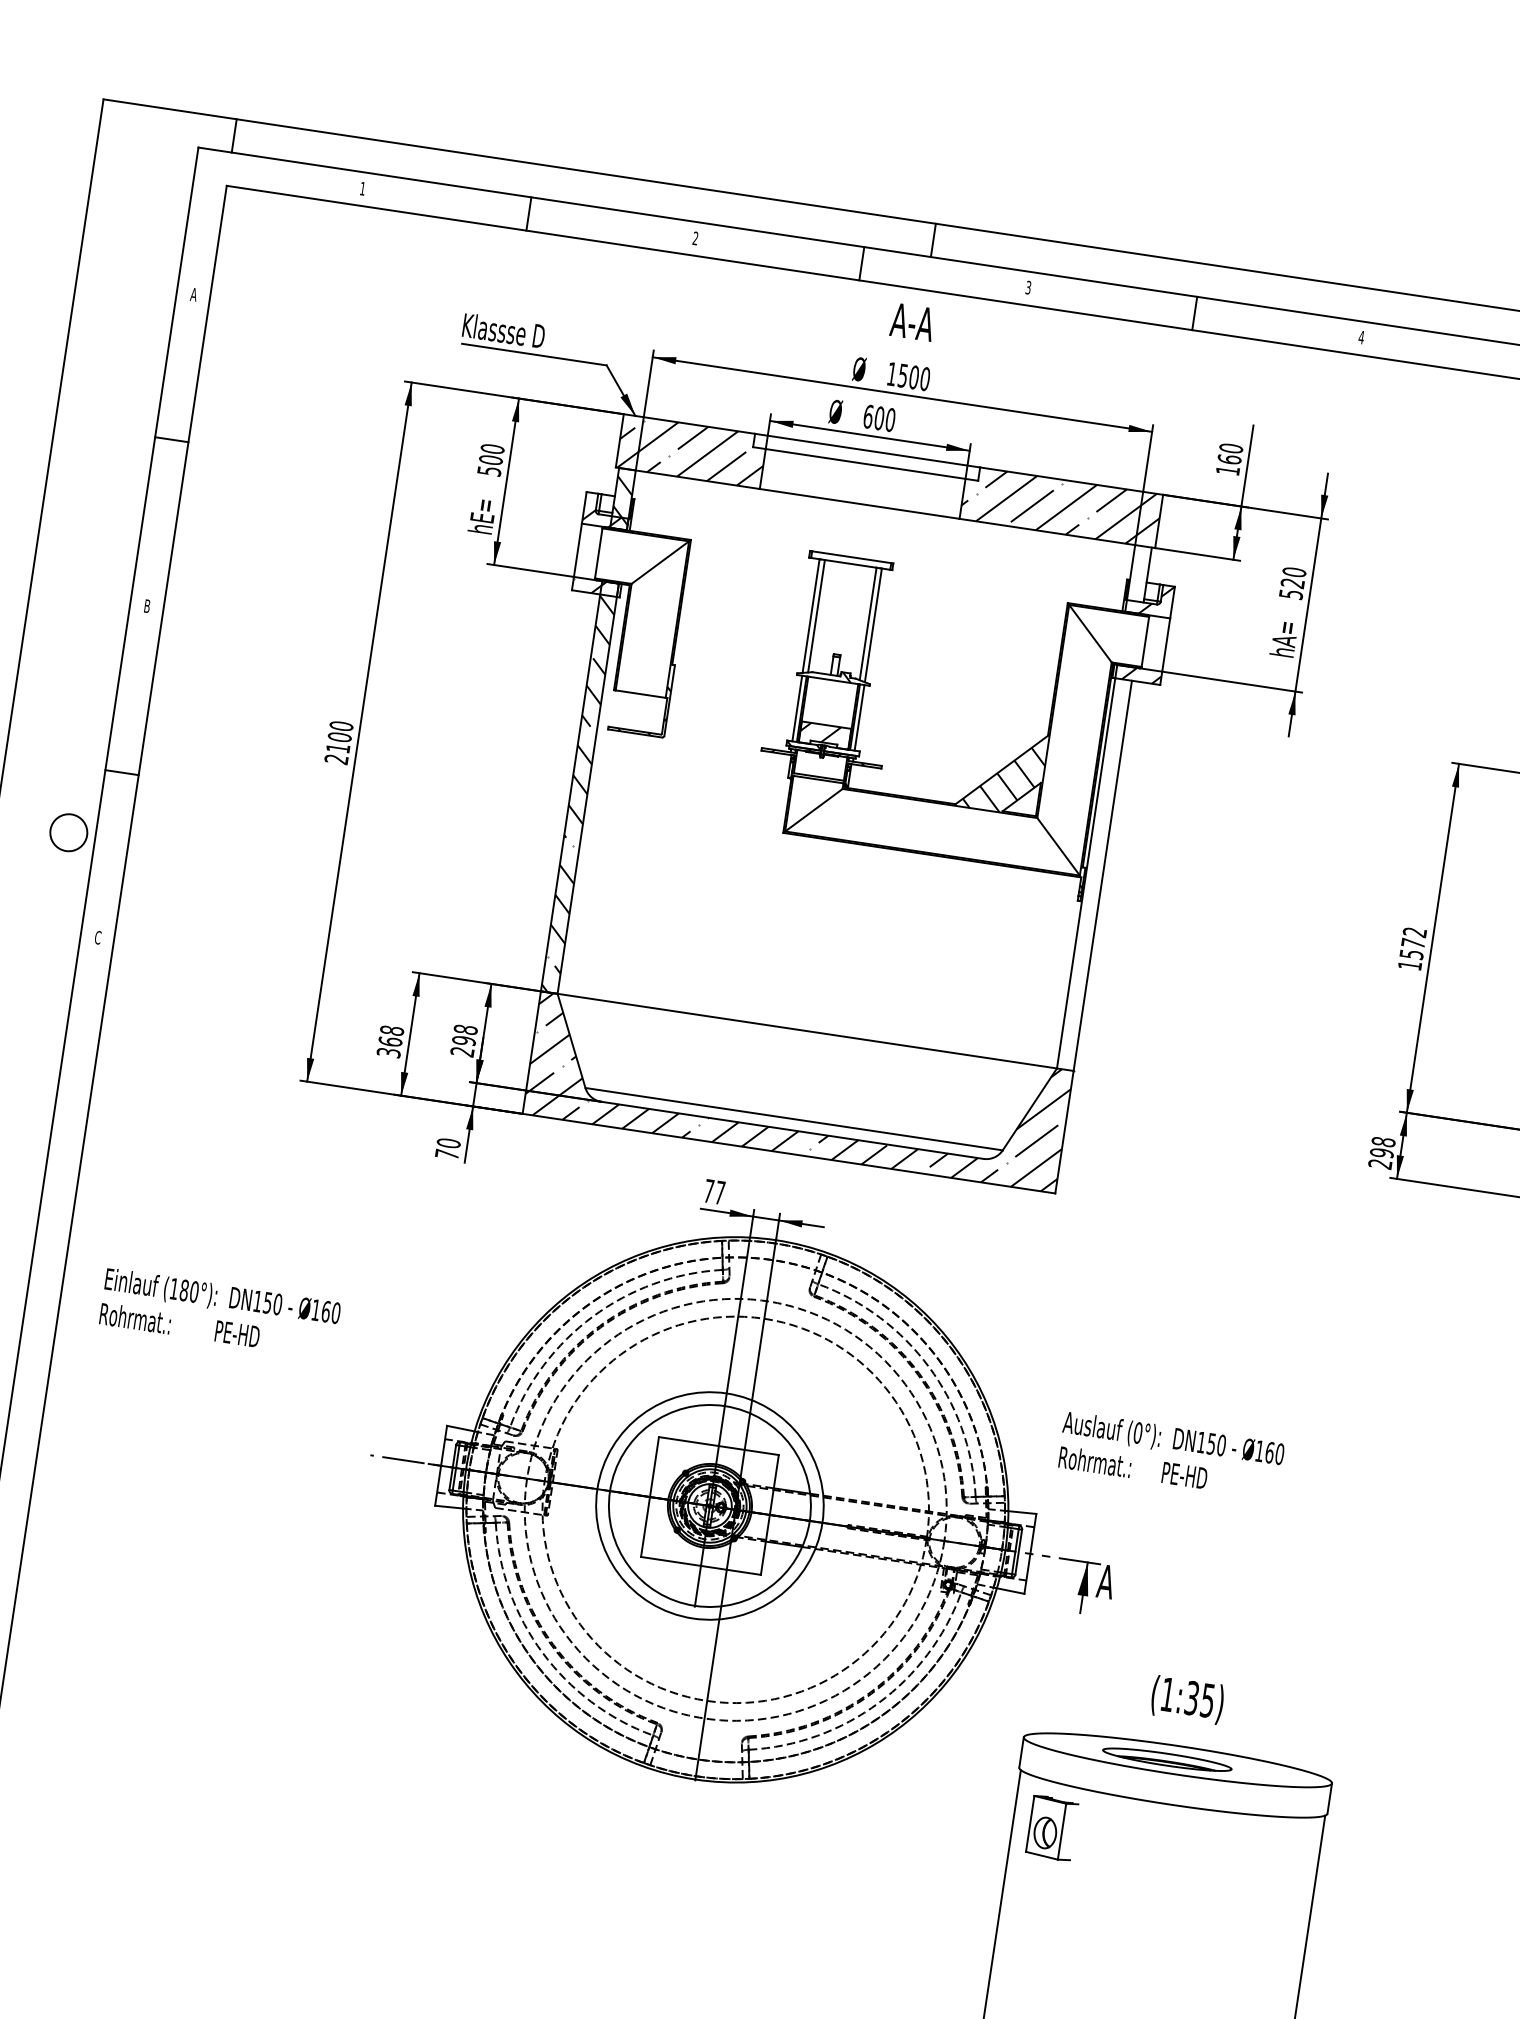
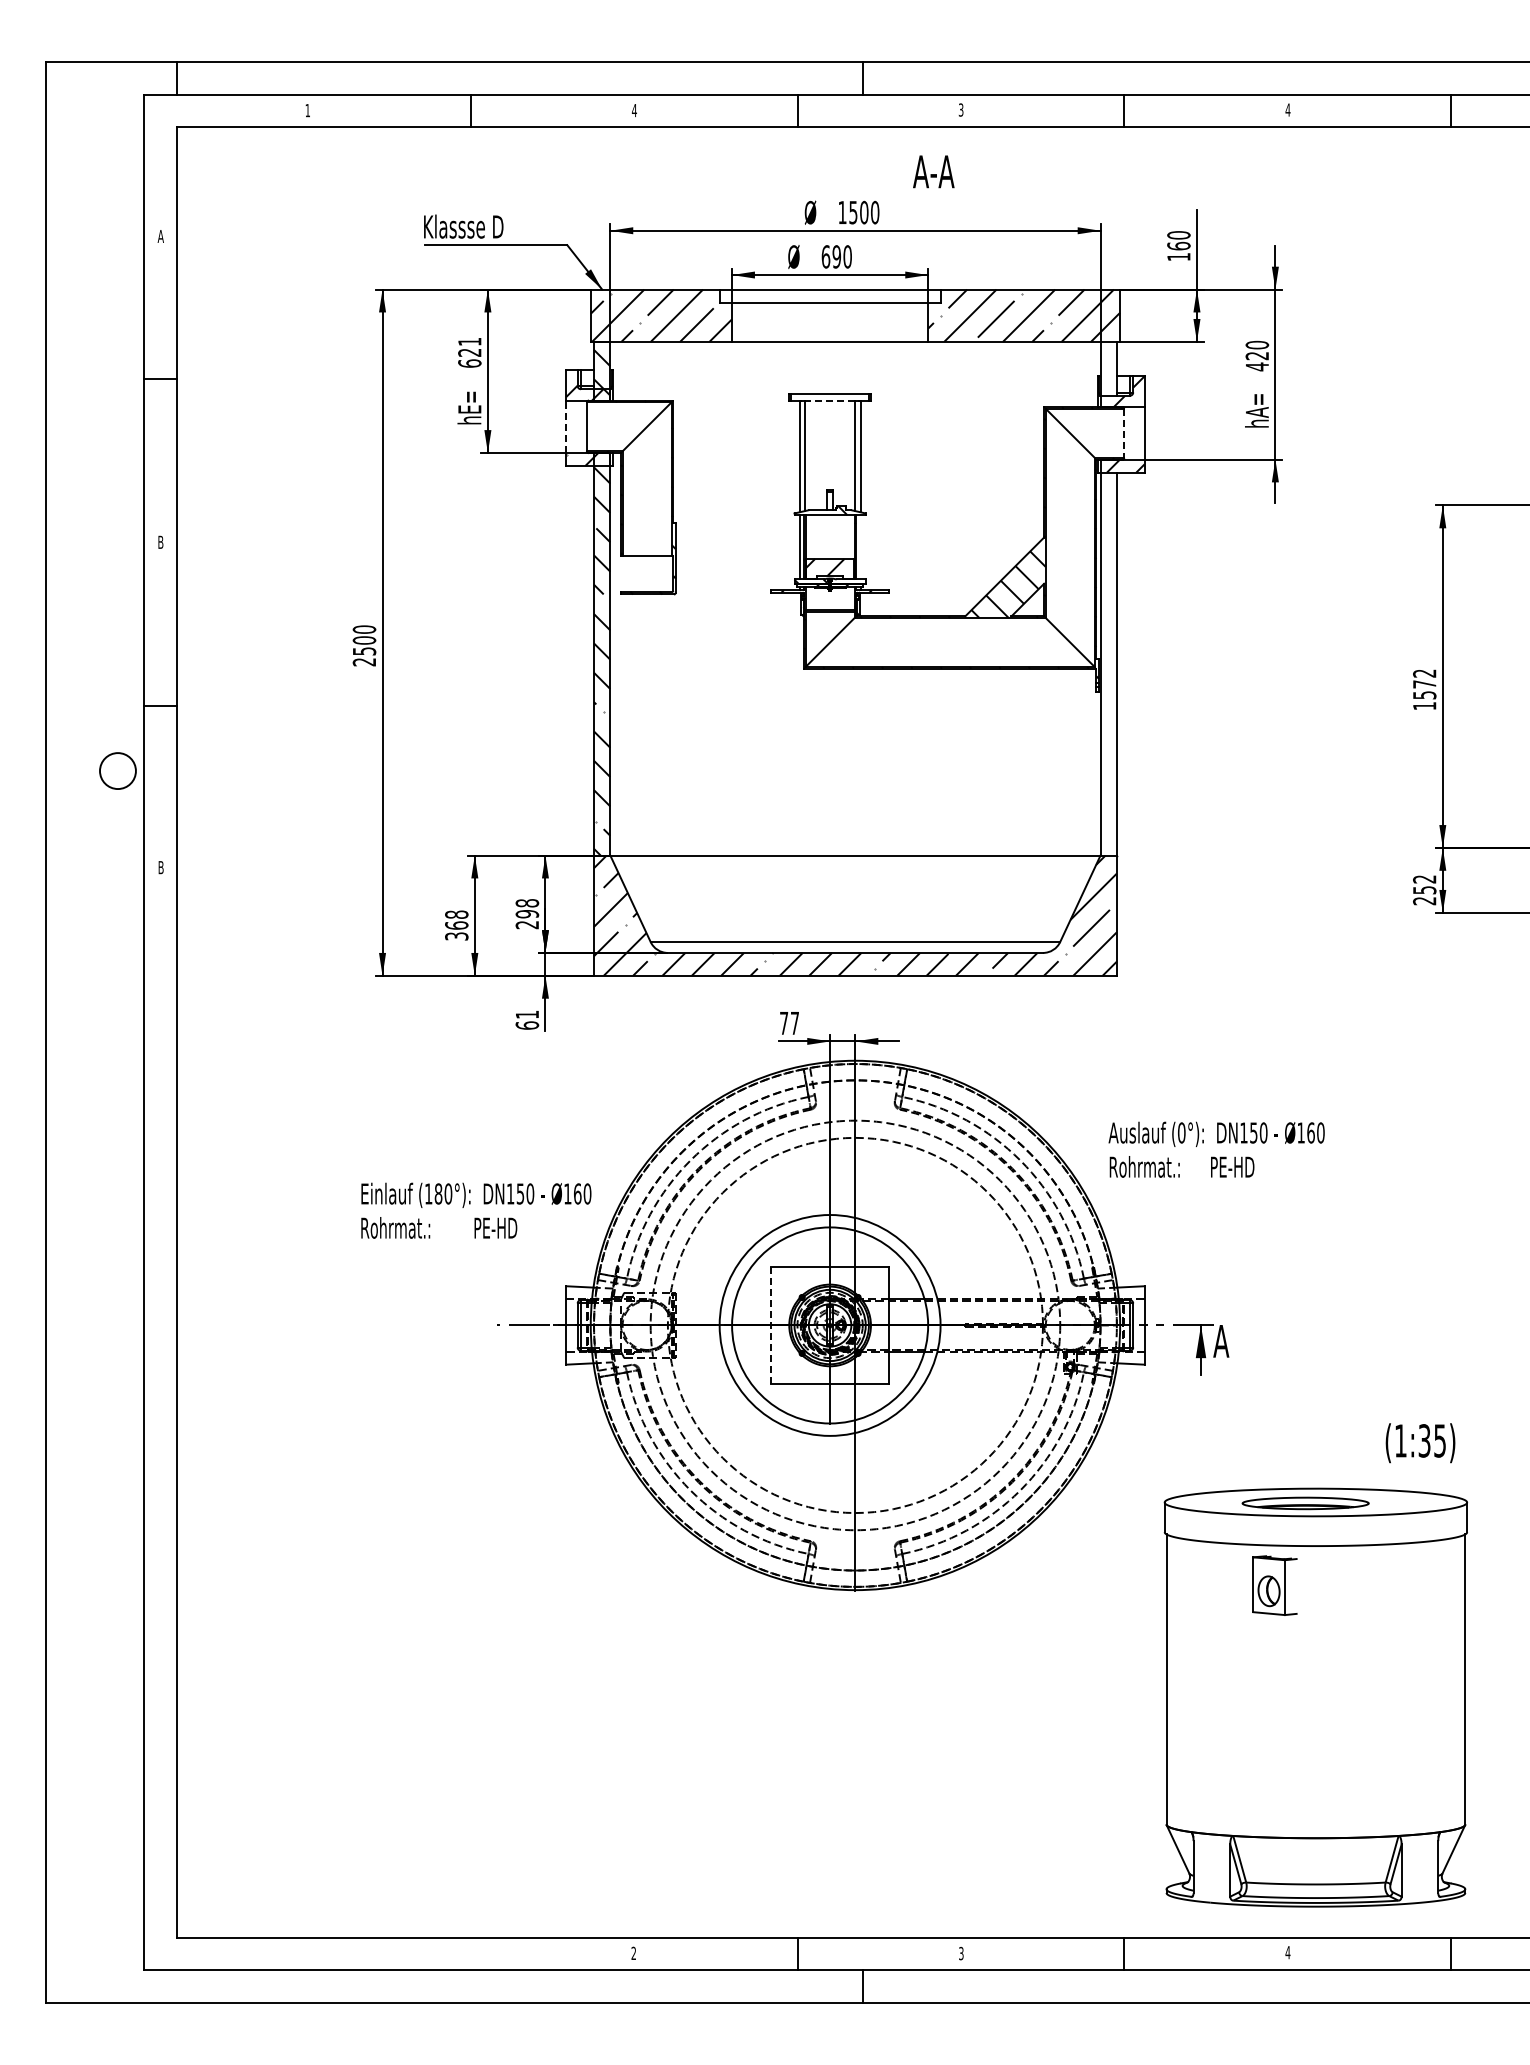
text: (694, 238) -> (633, 110), 2 -> 4
text: (912, 321) -> (933, 171), moved
text: (879, 417) -> (836, 256), 600 -> 690
text: (490, 459) -> (469, 352), 500 -> 621
line: (578, 550) -> (566, 426), solid -> dashed
line: (850, 563) -> (829, 400), solid -> dashed
text: (1291, 594) -> (1257, 366), 520 -> 420
line: (1145, 642) -> (1124, 433), solid -> dashed
line: (859, 718) -> (860, 547), removed
text: (338, 748) -> (364, 651), 2100 -> 2500
text: (97, 937) -> (160, 867), C -> B
text: (1382, 1147) -> (1424, 884), 298 -> 252
text: (448, 1148) -> (527, 1019), 70 -> 61
text: (220, 1313) -> (476, 1210), moved
text: (1171, 1455) -> (1216, 1149), moved
line: (650, 1497) -> (771, 1325), solid -> dashed
text: (1187, 1700) -> (1420, 1443), moved
part: (1051, 1827) -> (1274, 1585), moved

